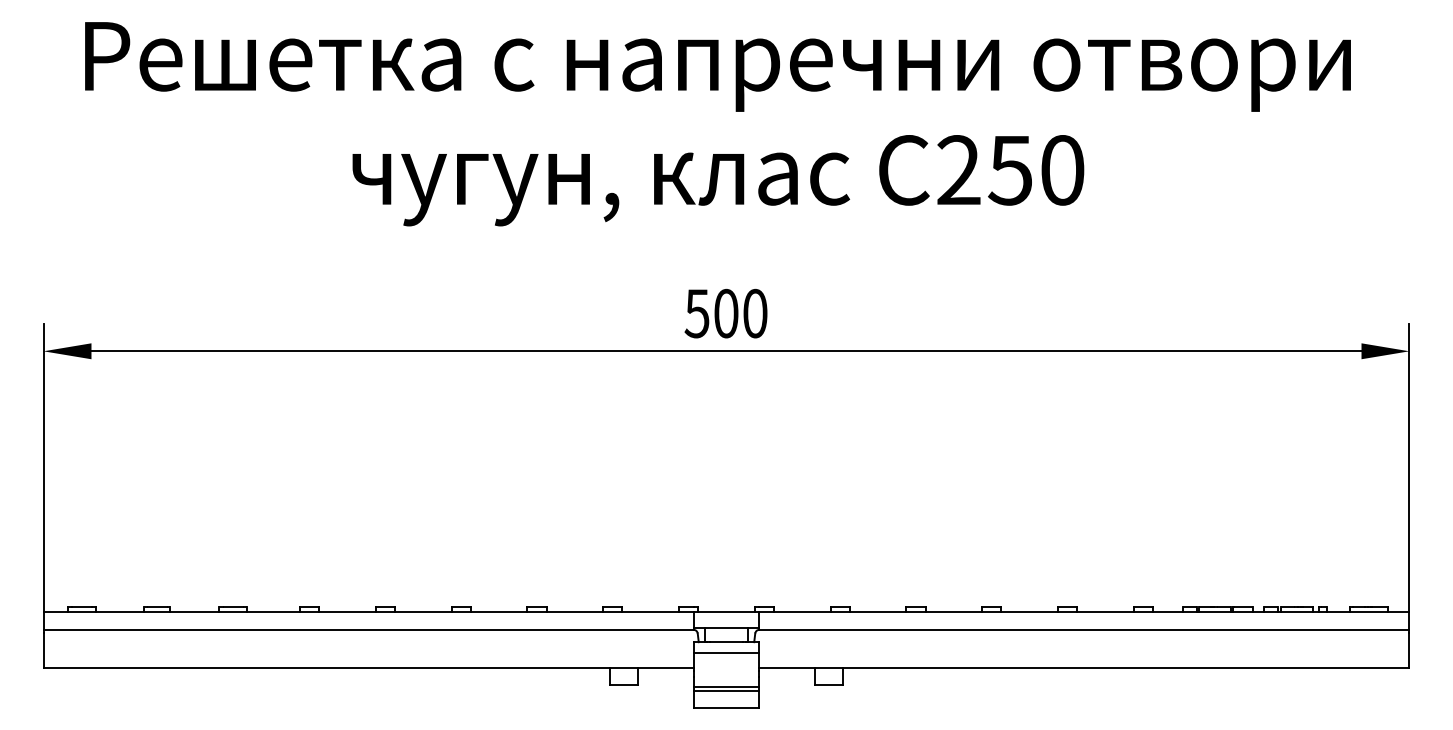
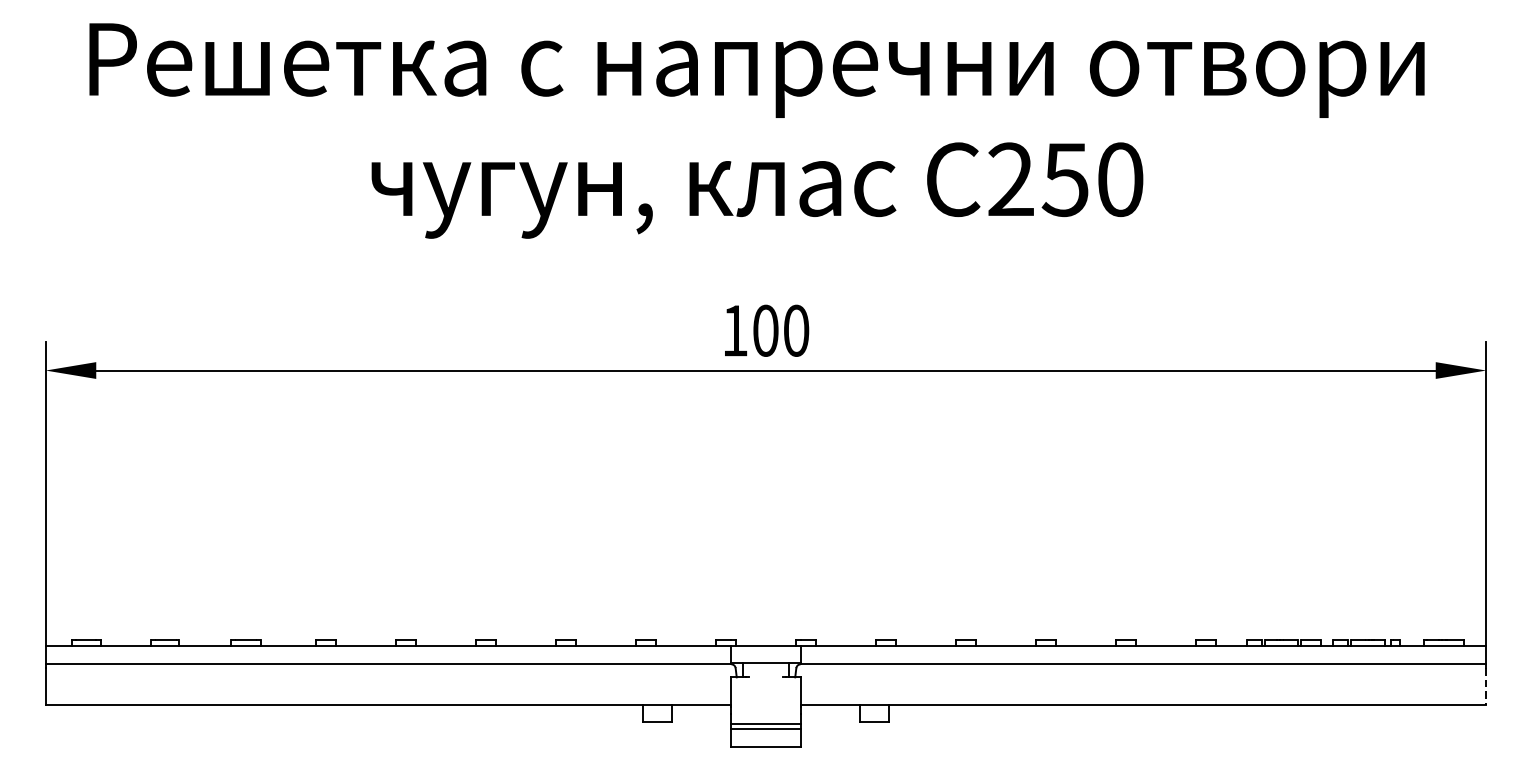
text: (696, 313) -> (734, 330), 500 -> 100
line: (726, 642) -> (766, 677), removed
line: (1409, 651) -> (1486, 687), solid -> dashed
line: (726, 653) -> (766, 689), removed

